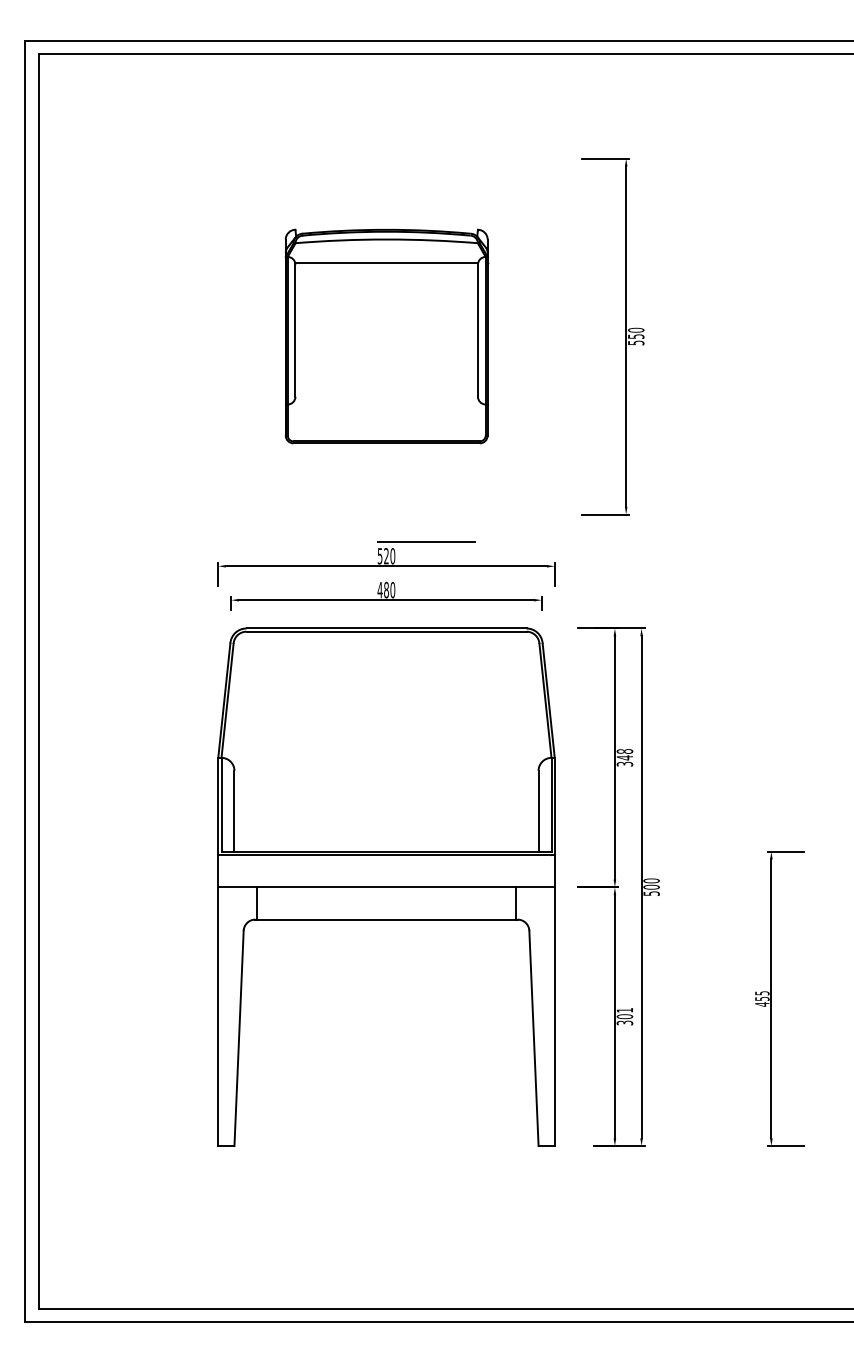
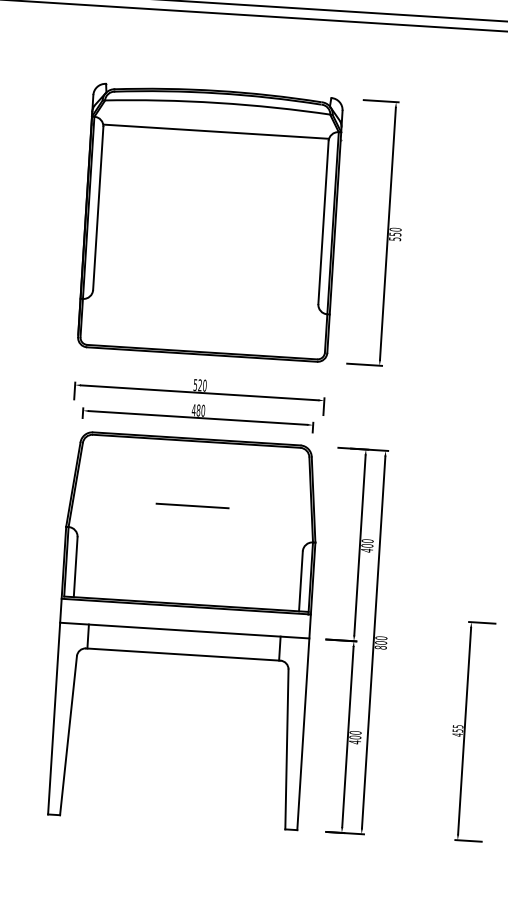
part: (386, 336) -> (210, 222), size x1.67
line: (426, 541) -> (192, 505), moved
text: (624, 757) -> (367, 545), 348 -> 400
text: (651, 893) -> (380, 647), 500 -> 800
text: (624, 1016) -> (355, 737), 301 -> 400

